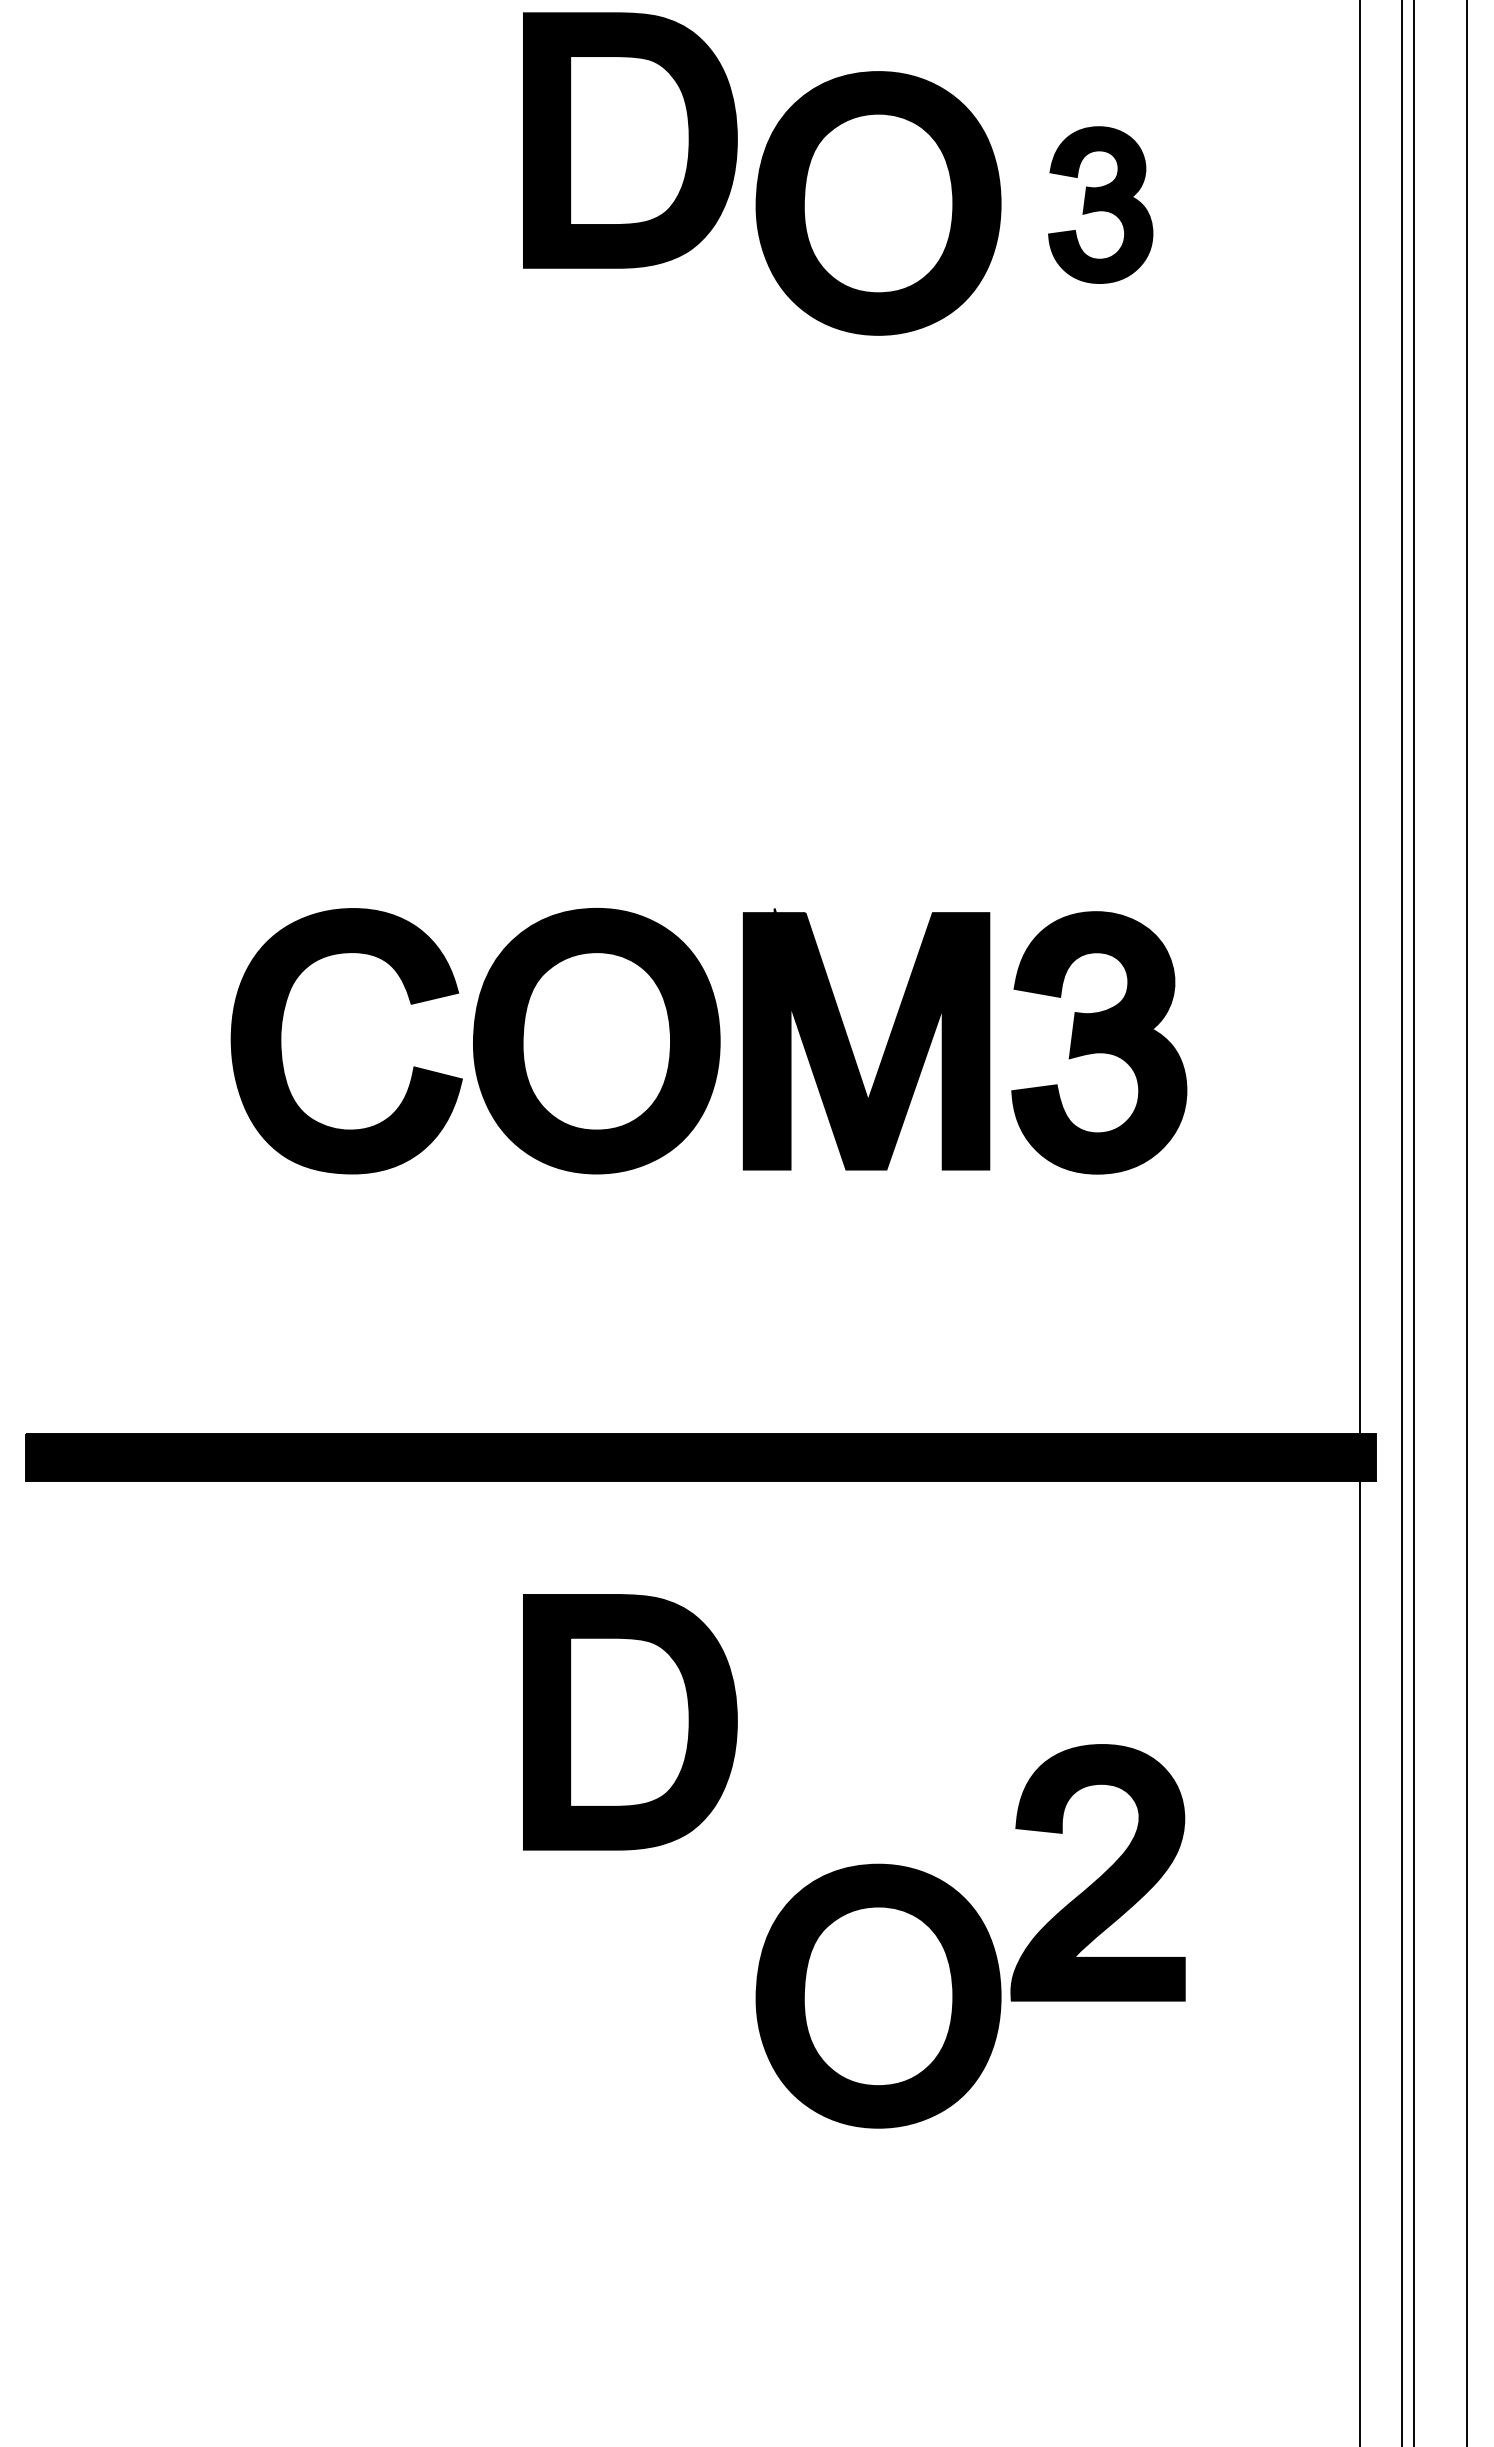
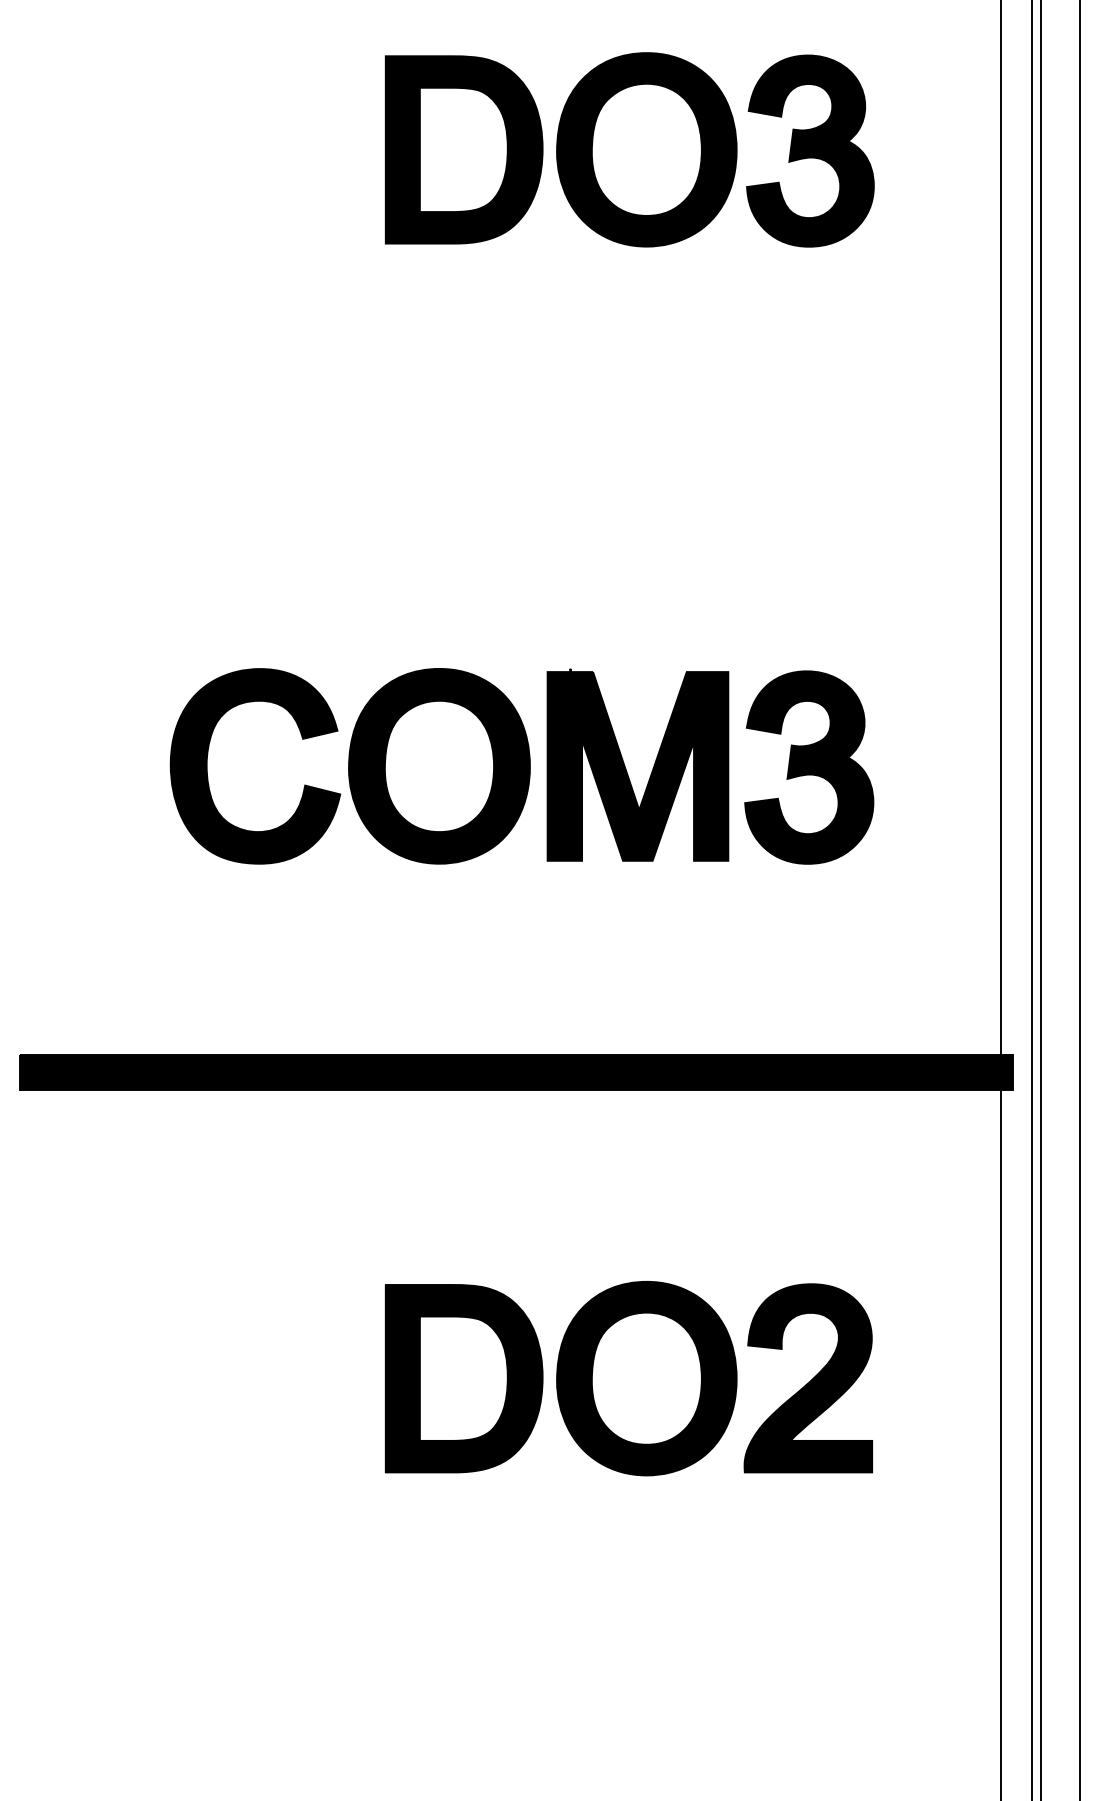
part: (630, 140) -> (464, 149), moved
part: (1100, 204) -> (810, 150), size x1.67
part: (630, 1722) -> (464, 1378), moved
part: (878, 1995) -> (646, 1378), moved

